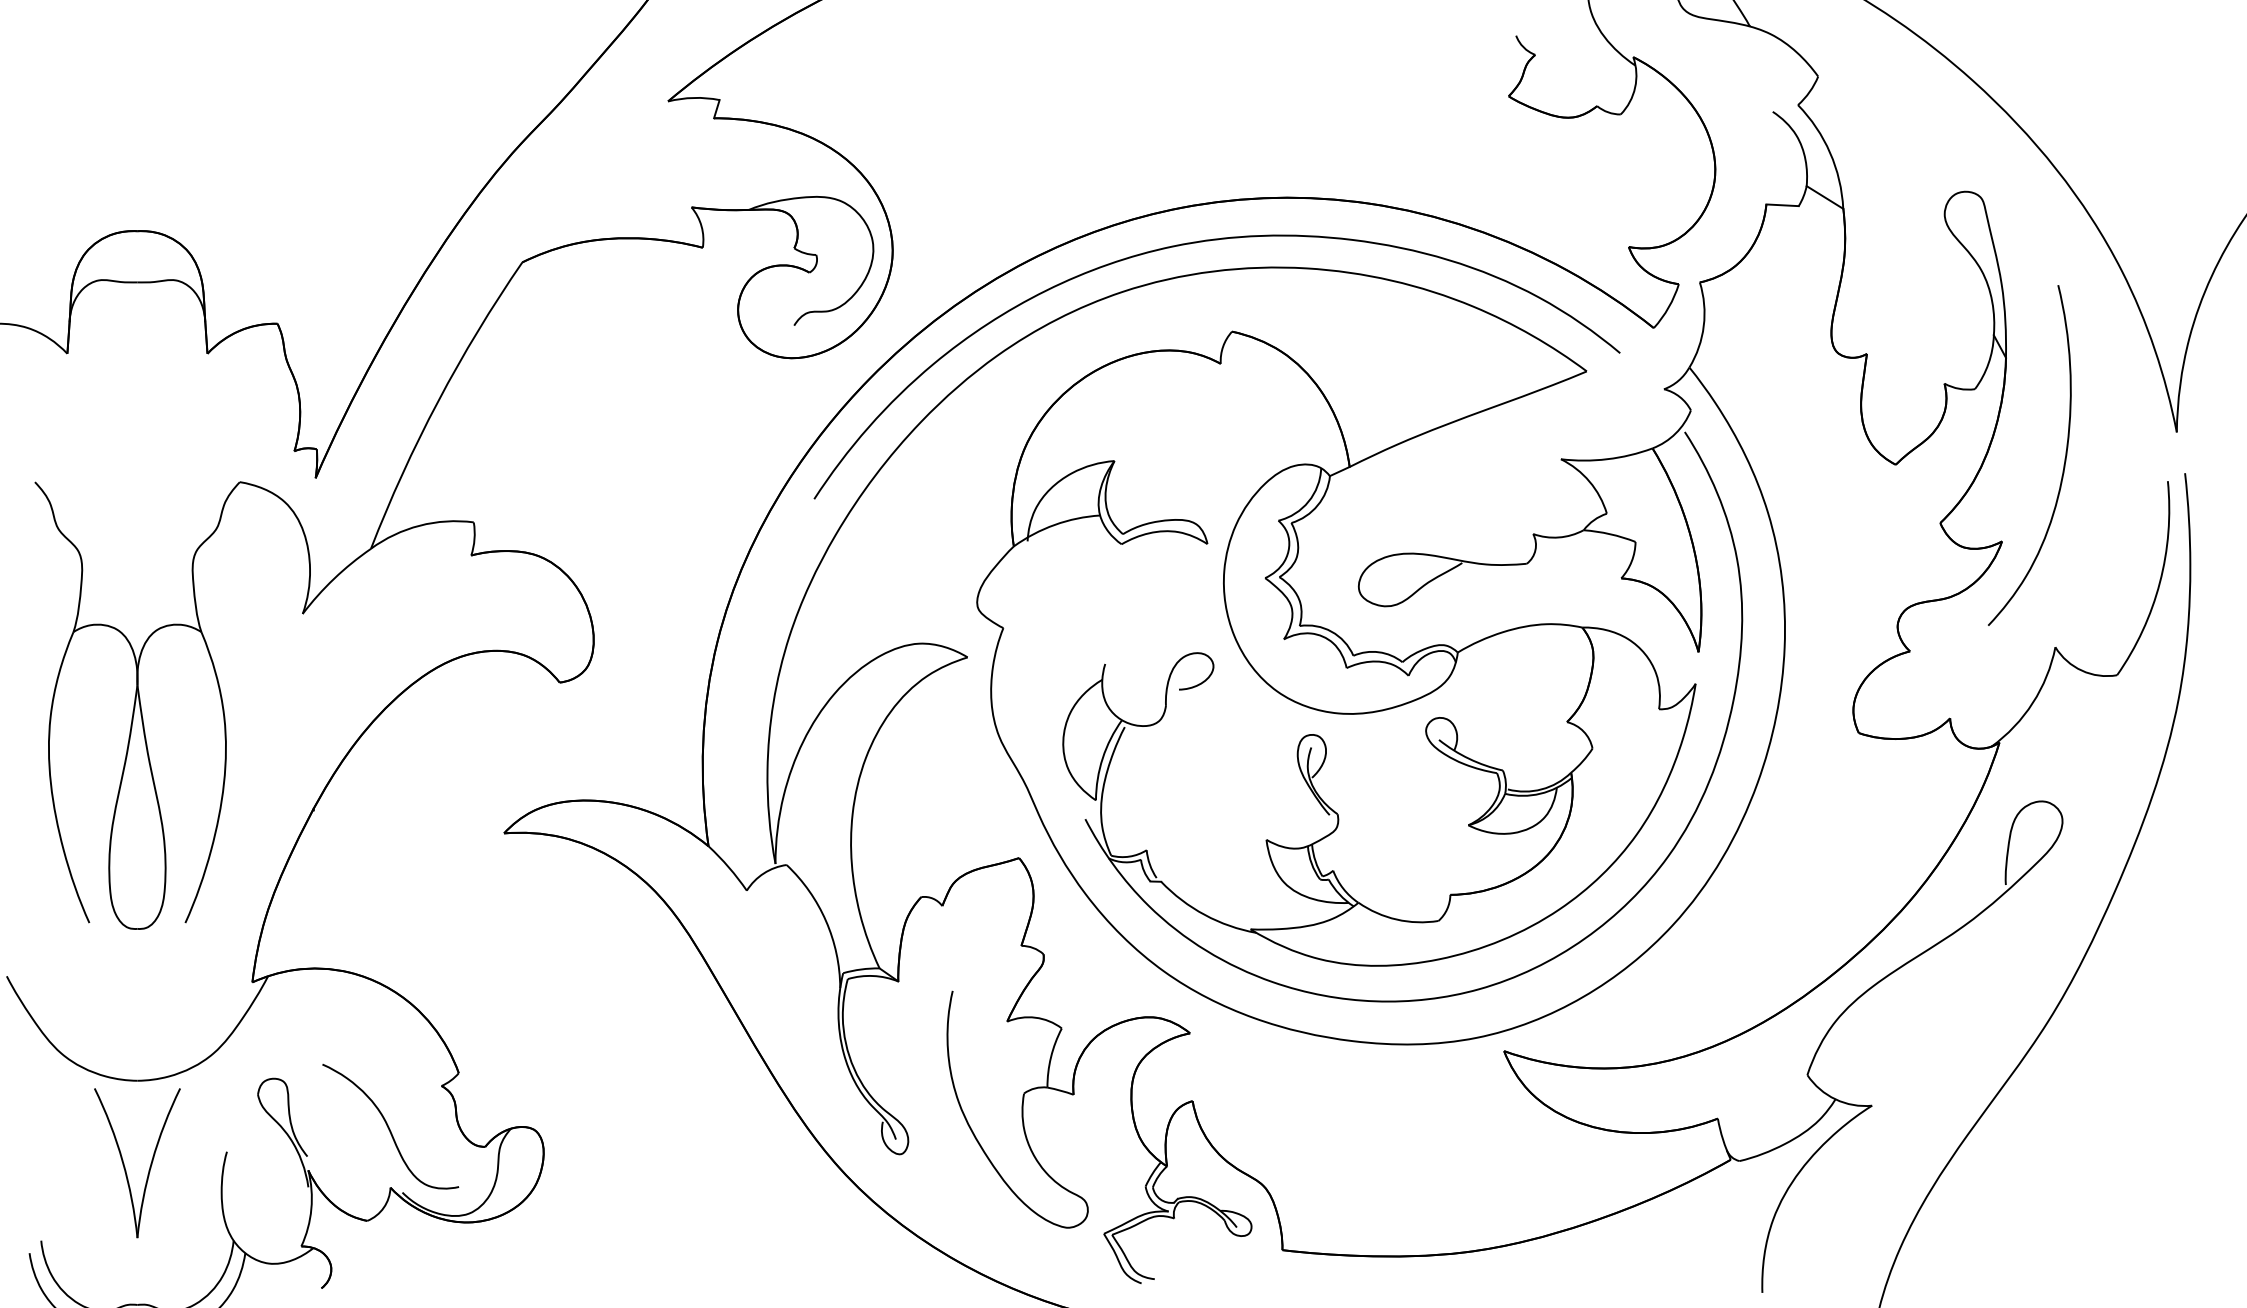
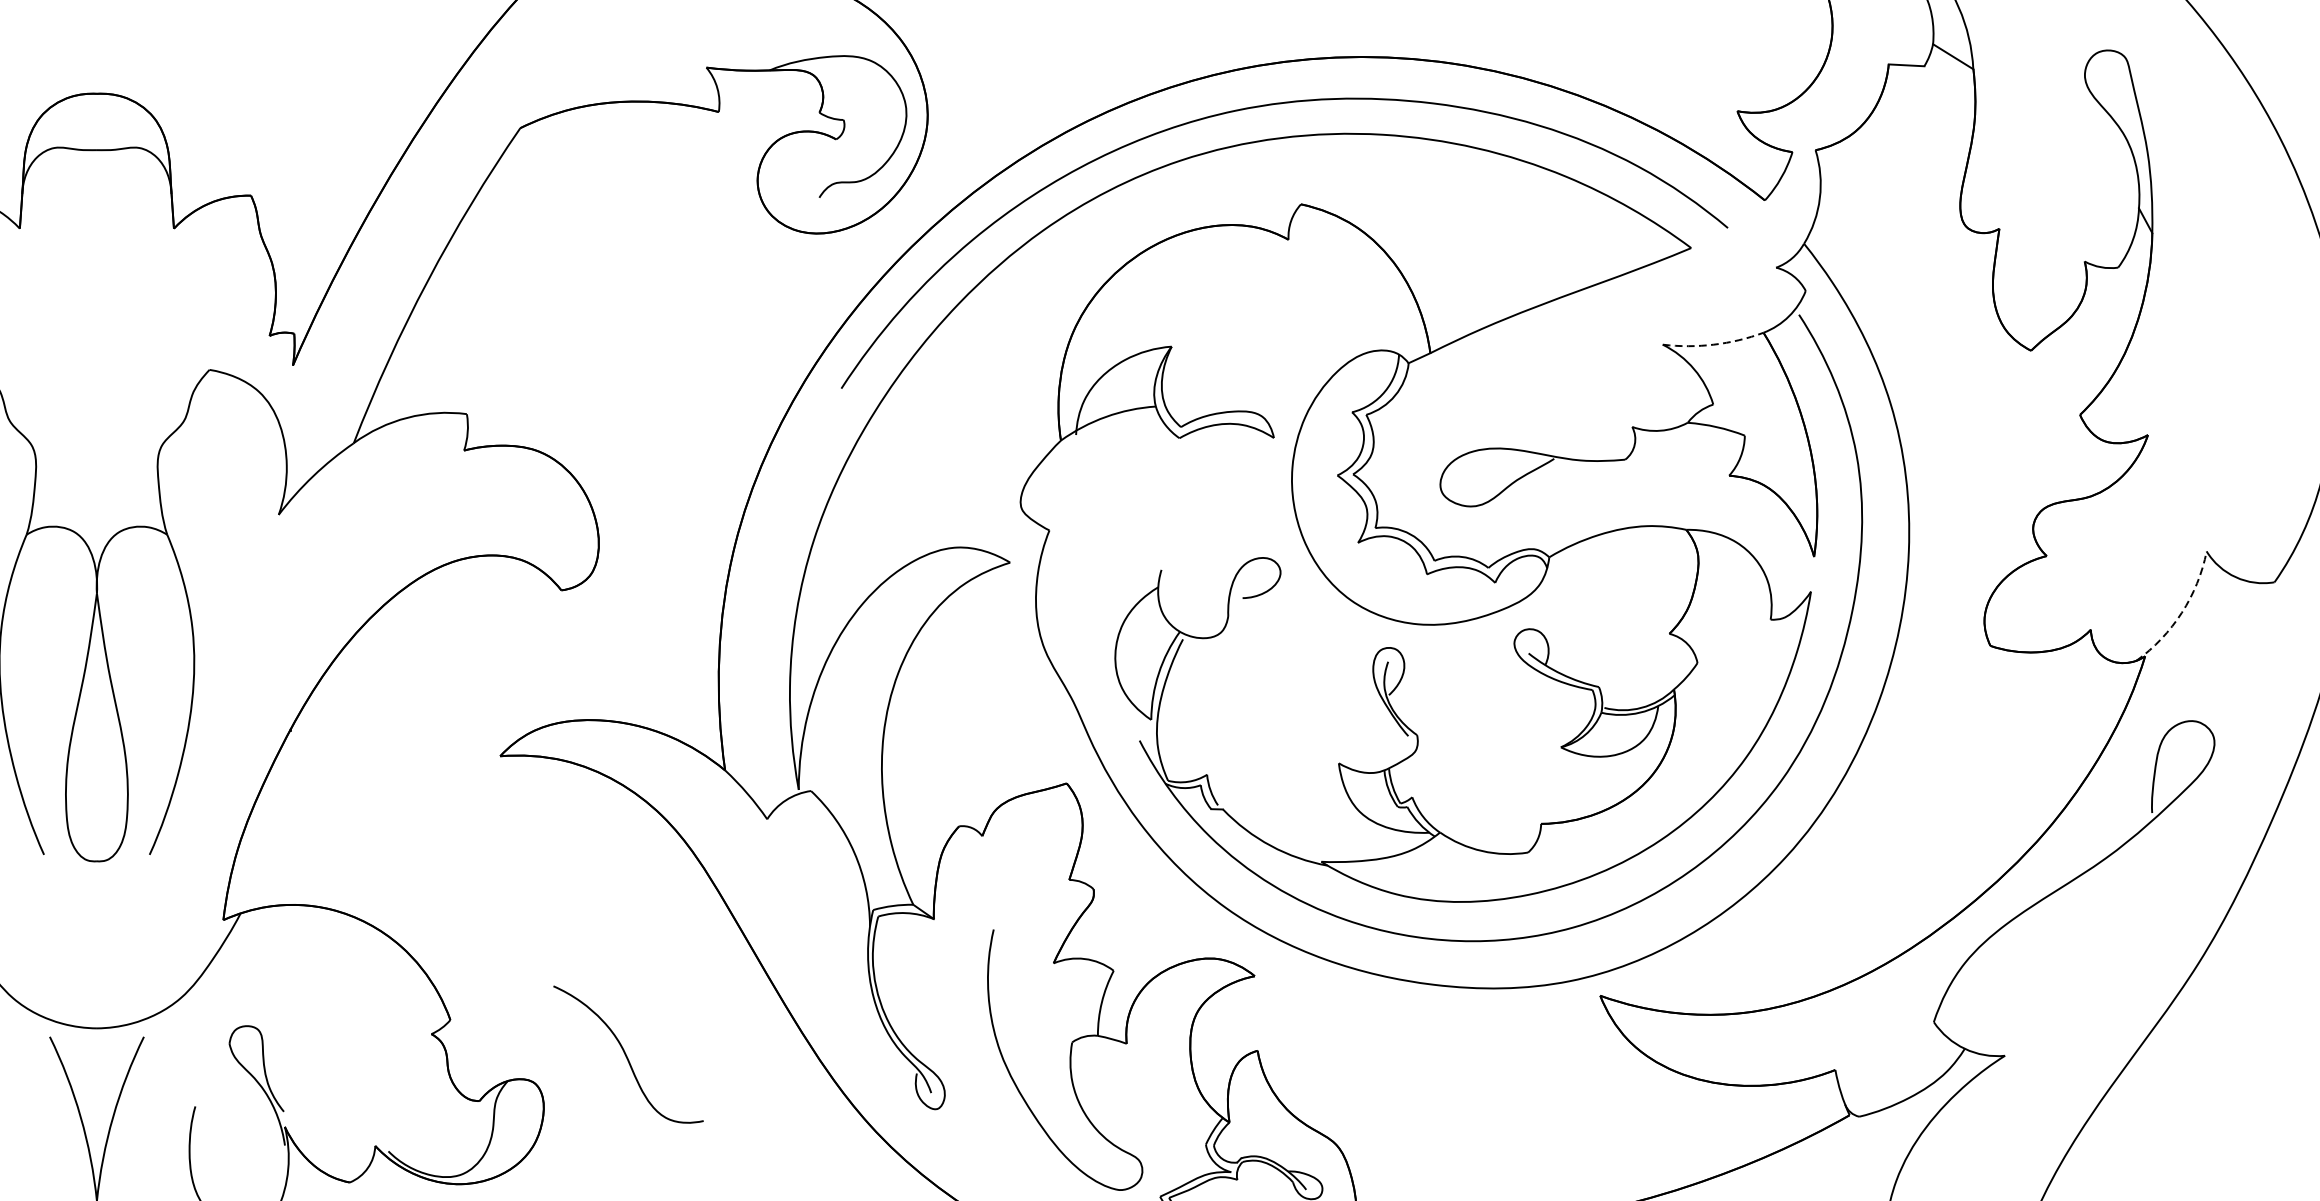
curve: (2064, 458) -> (2216, 343), removed
arc: (1607, 459) -> (1713, 344), solid -> dashed
arc: (2032, 703) -> (2181, 613), solid -> dashed
curve: (389, 1127) -> (627, 1055), moved

